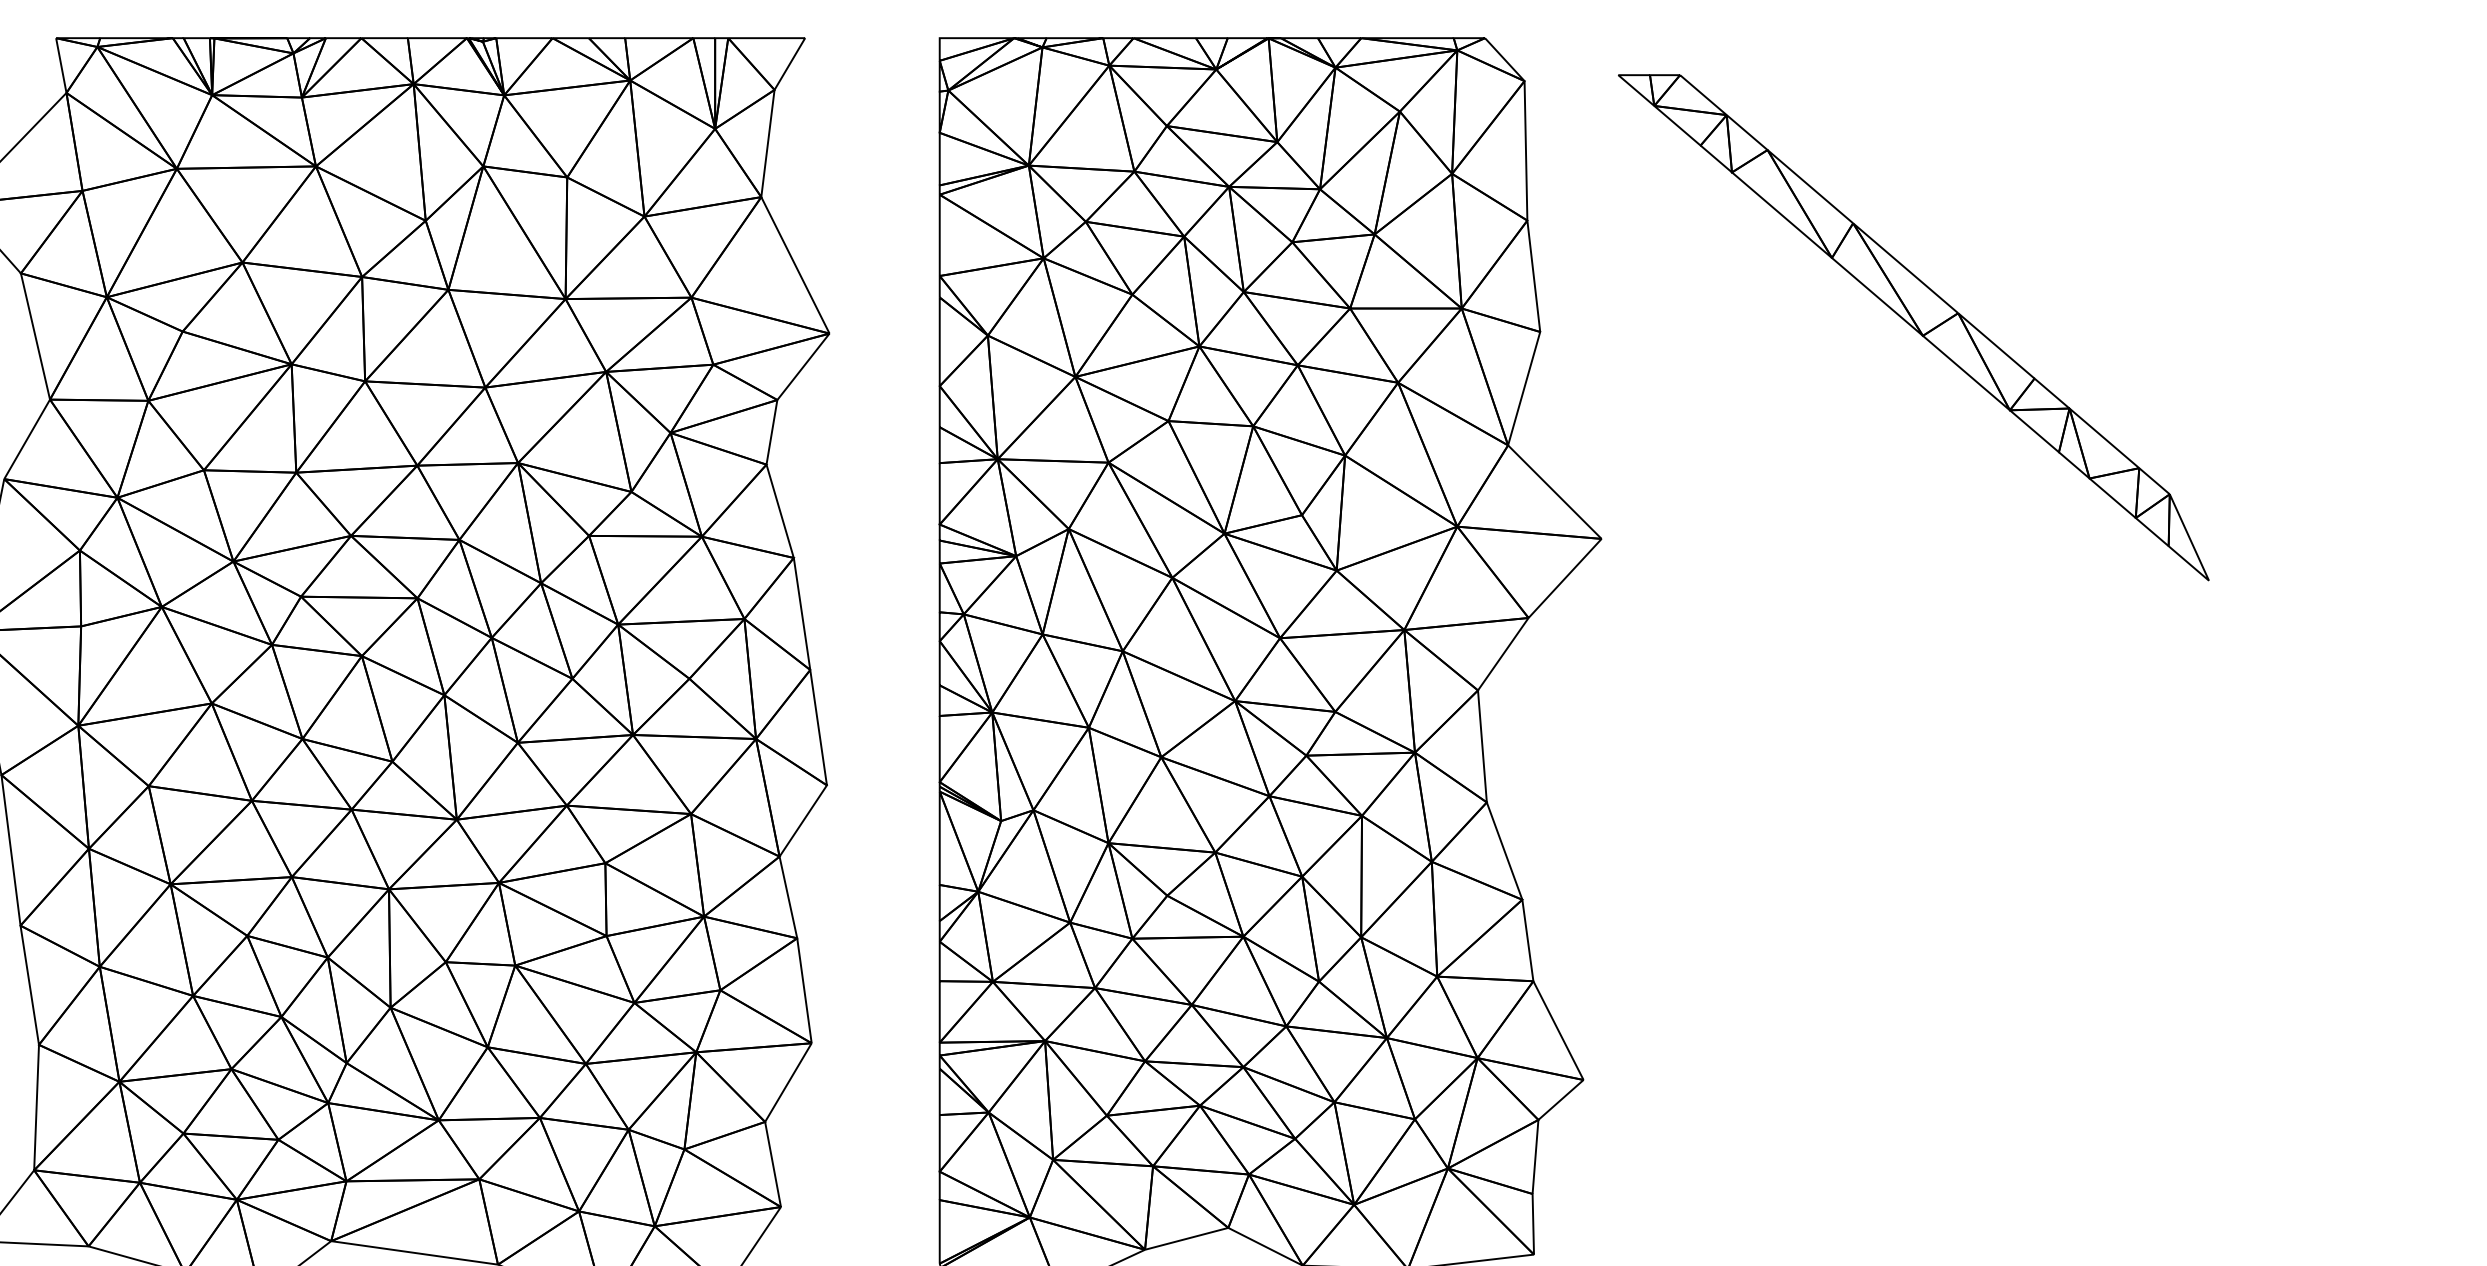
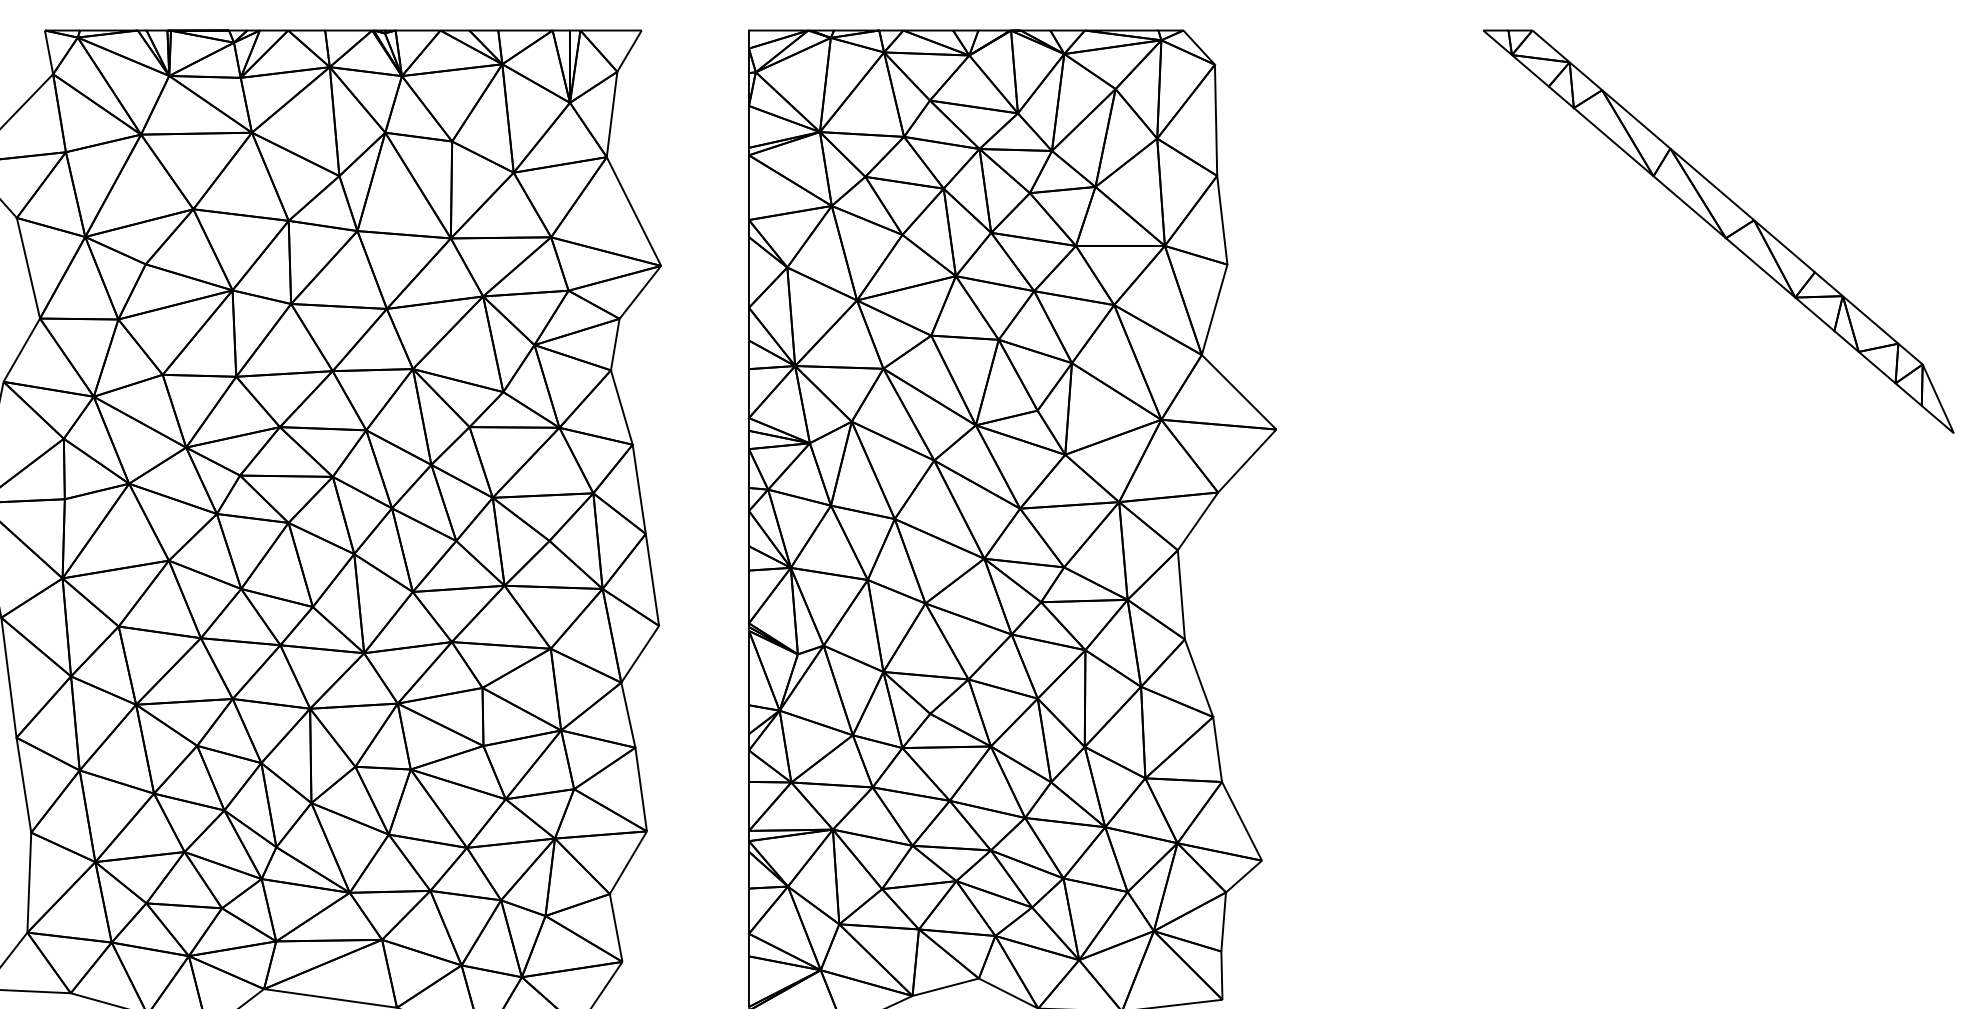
part: (1913, 327) -> (1718, 231), moved

